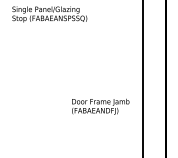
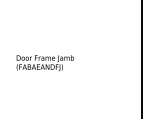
text: (100, 106) -> (45, 62), moved

